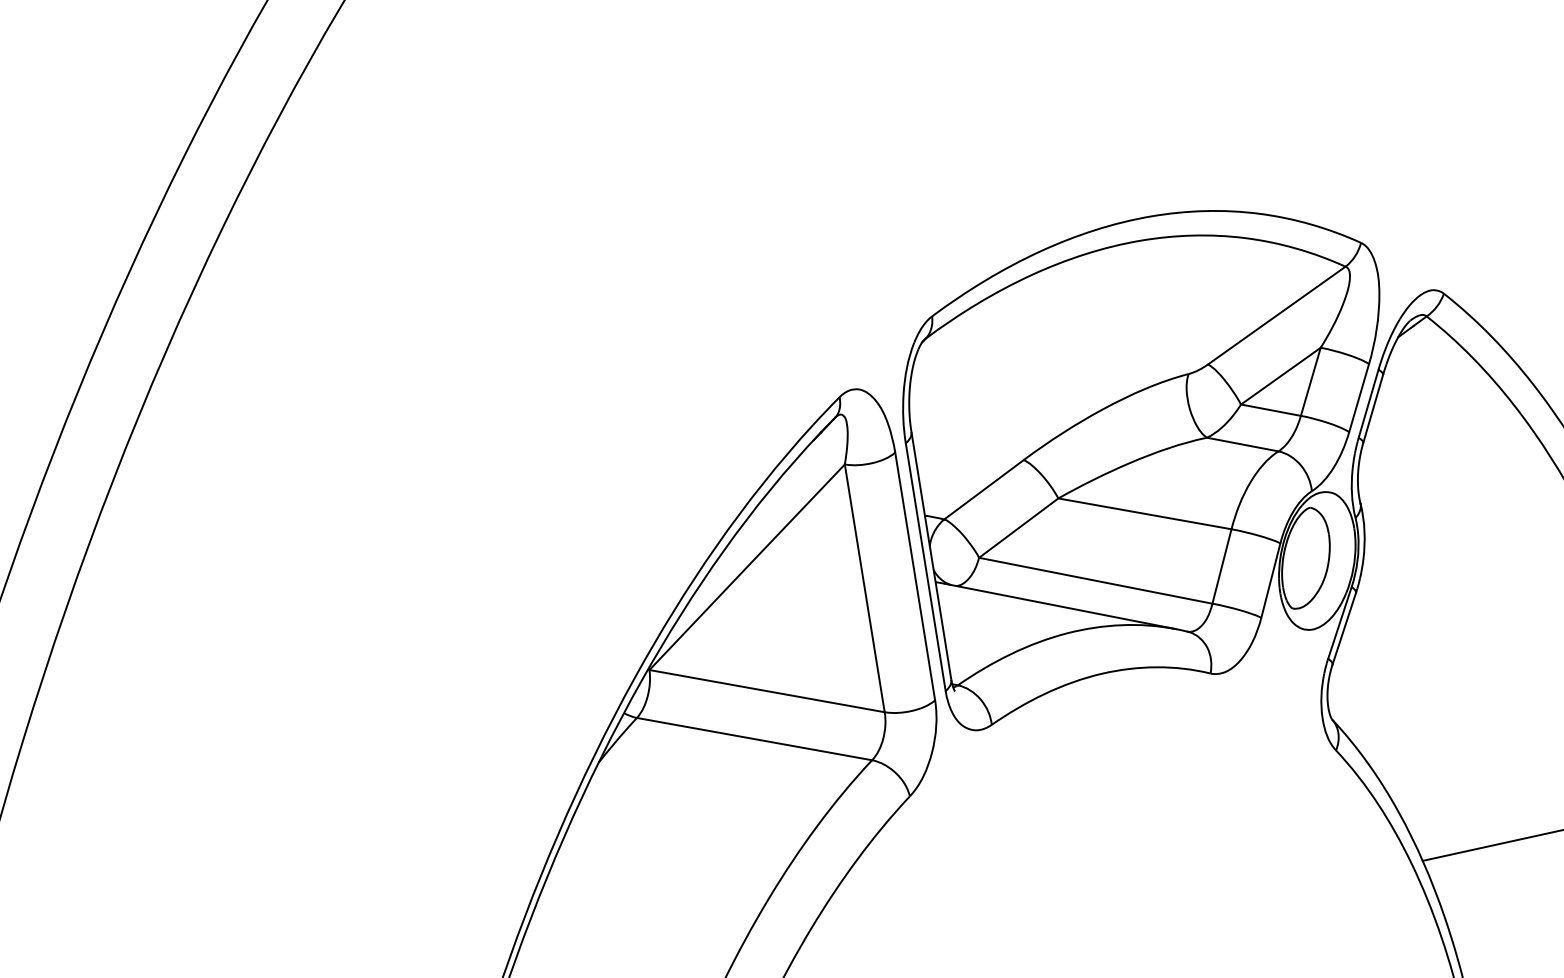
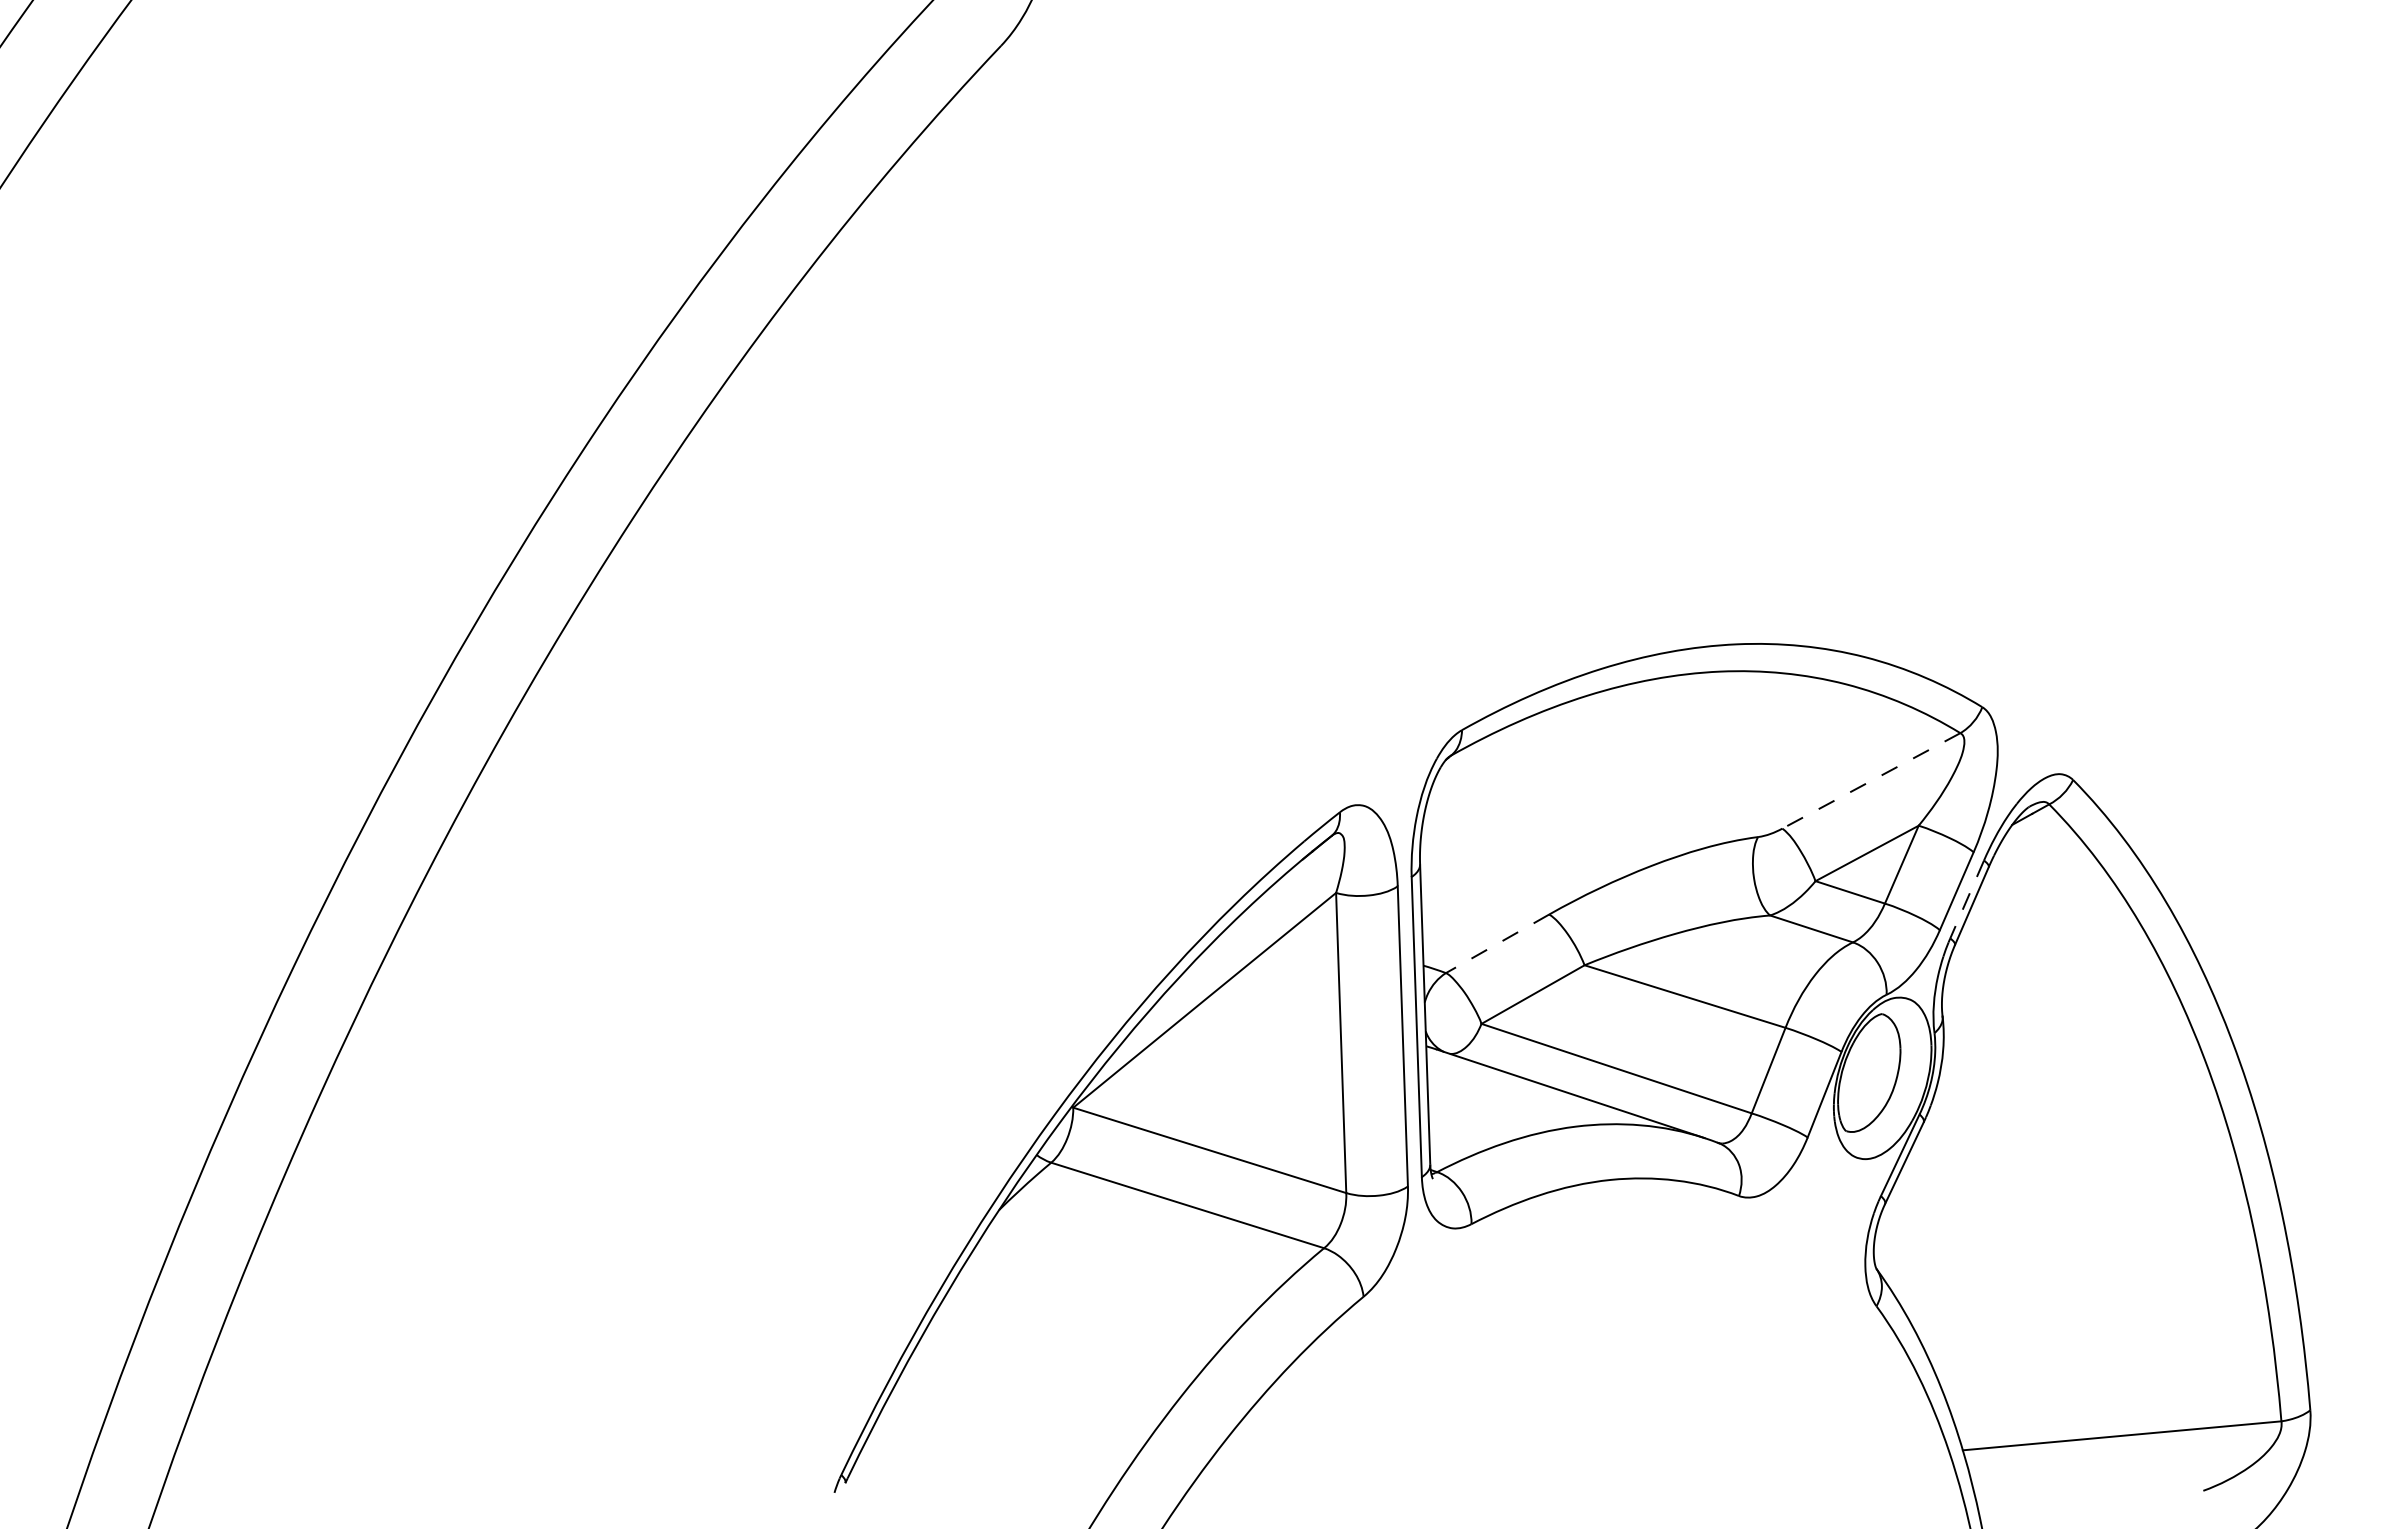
line: (1276, 315) -> (1871, 780), solid -> dashed
line: (1368, 403) -> (1966, 899), solid -> dashed
line: (984, 490) -> (1497, 944), solid -> dashed

